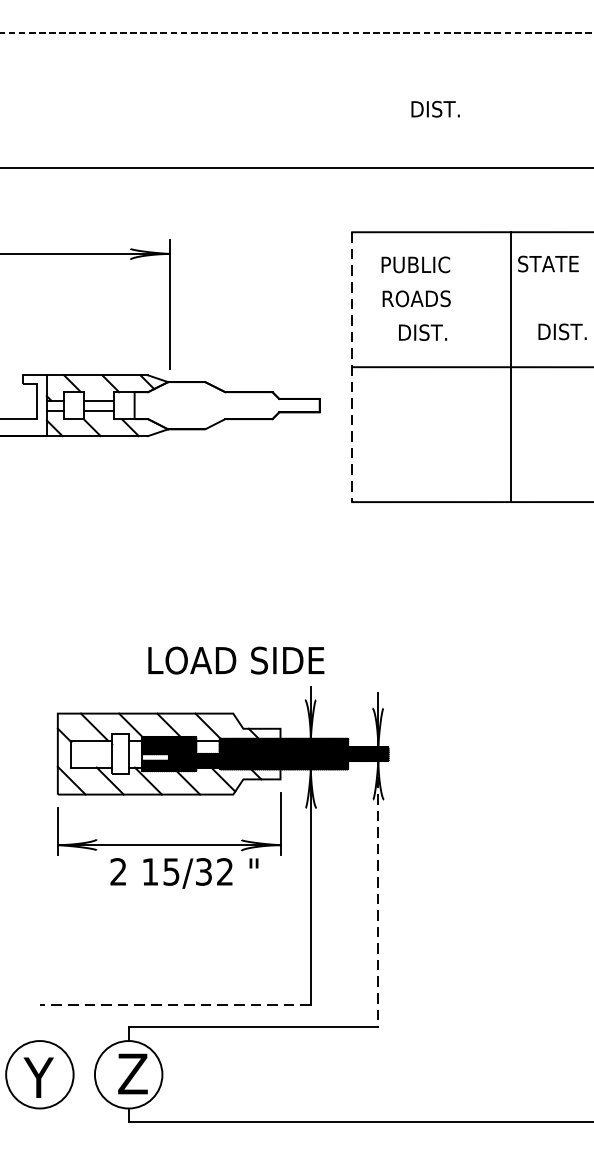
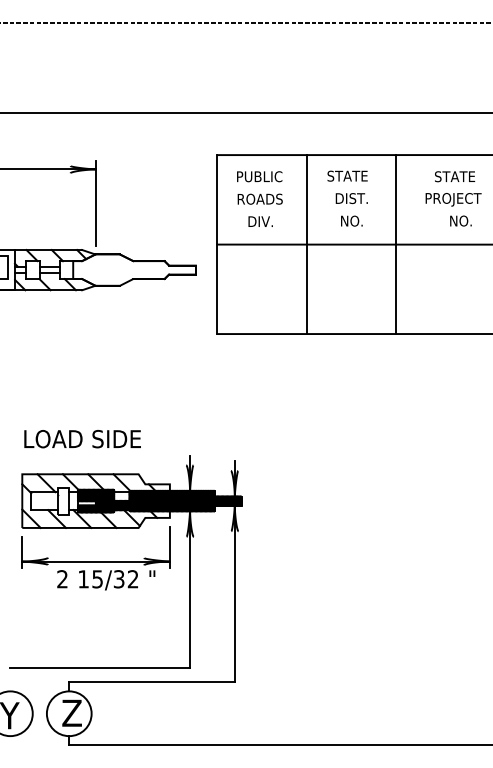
text: (435, 109) -> (351, 198), moved
text: (563, 330) -> (357, 220), DIST. -> NO.
text: (432, 332) -> (270, 221), DIST. -> DIV.
line: (510, 367) -> (306, 244), moved
line: (352, 368) -> (217, 245), dashed -> solid
text: (236, 661) -> (82, 439), moved
line: (377, 894) -> (234, 594), dashed -> solid
line: (175, 1004) -> (100, 667), dashed -> solid

